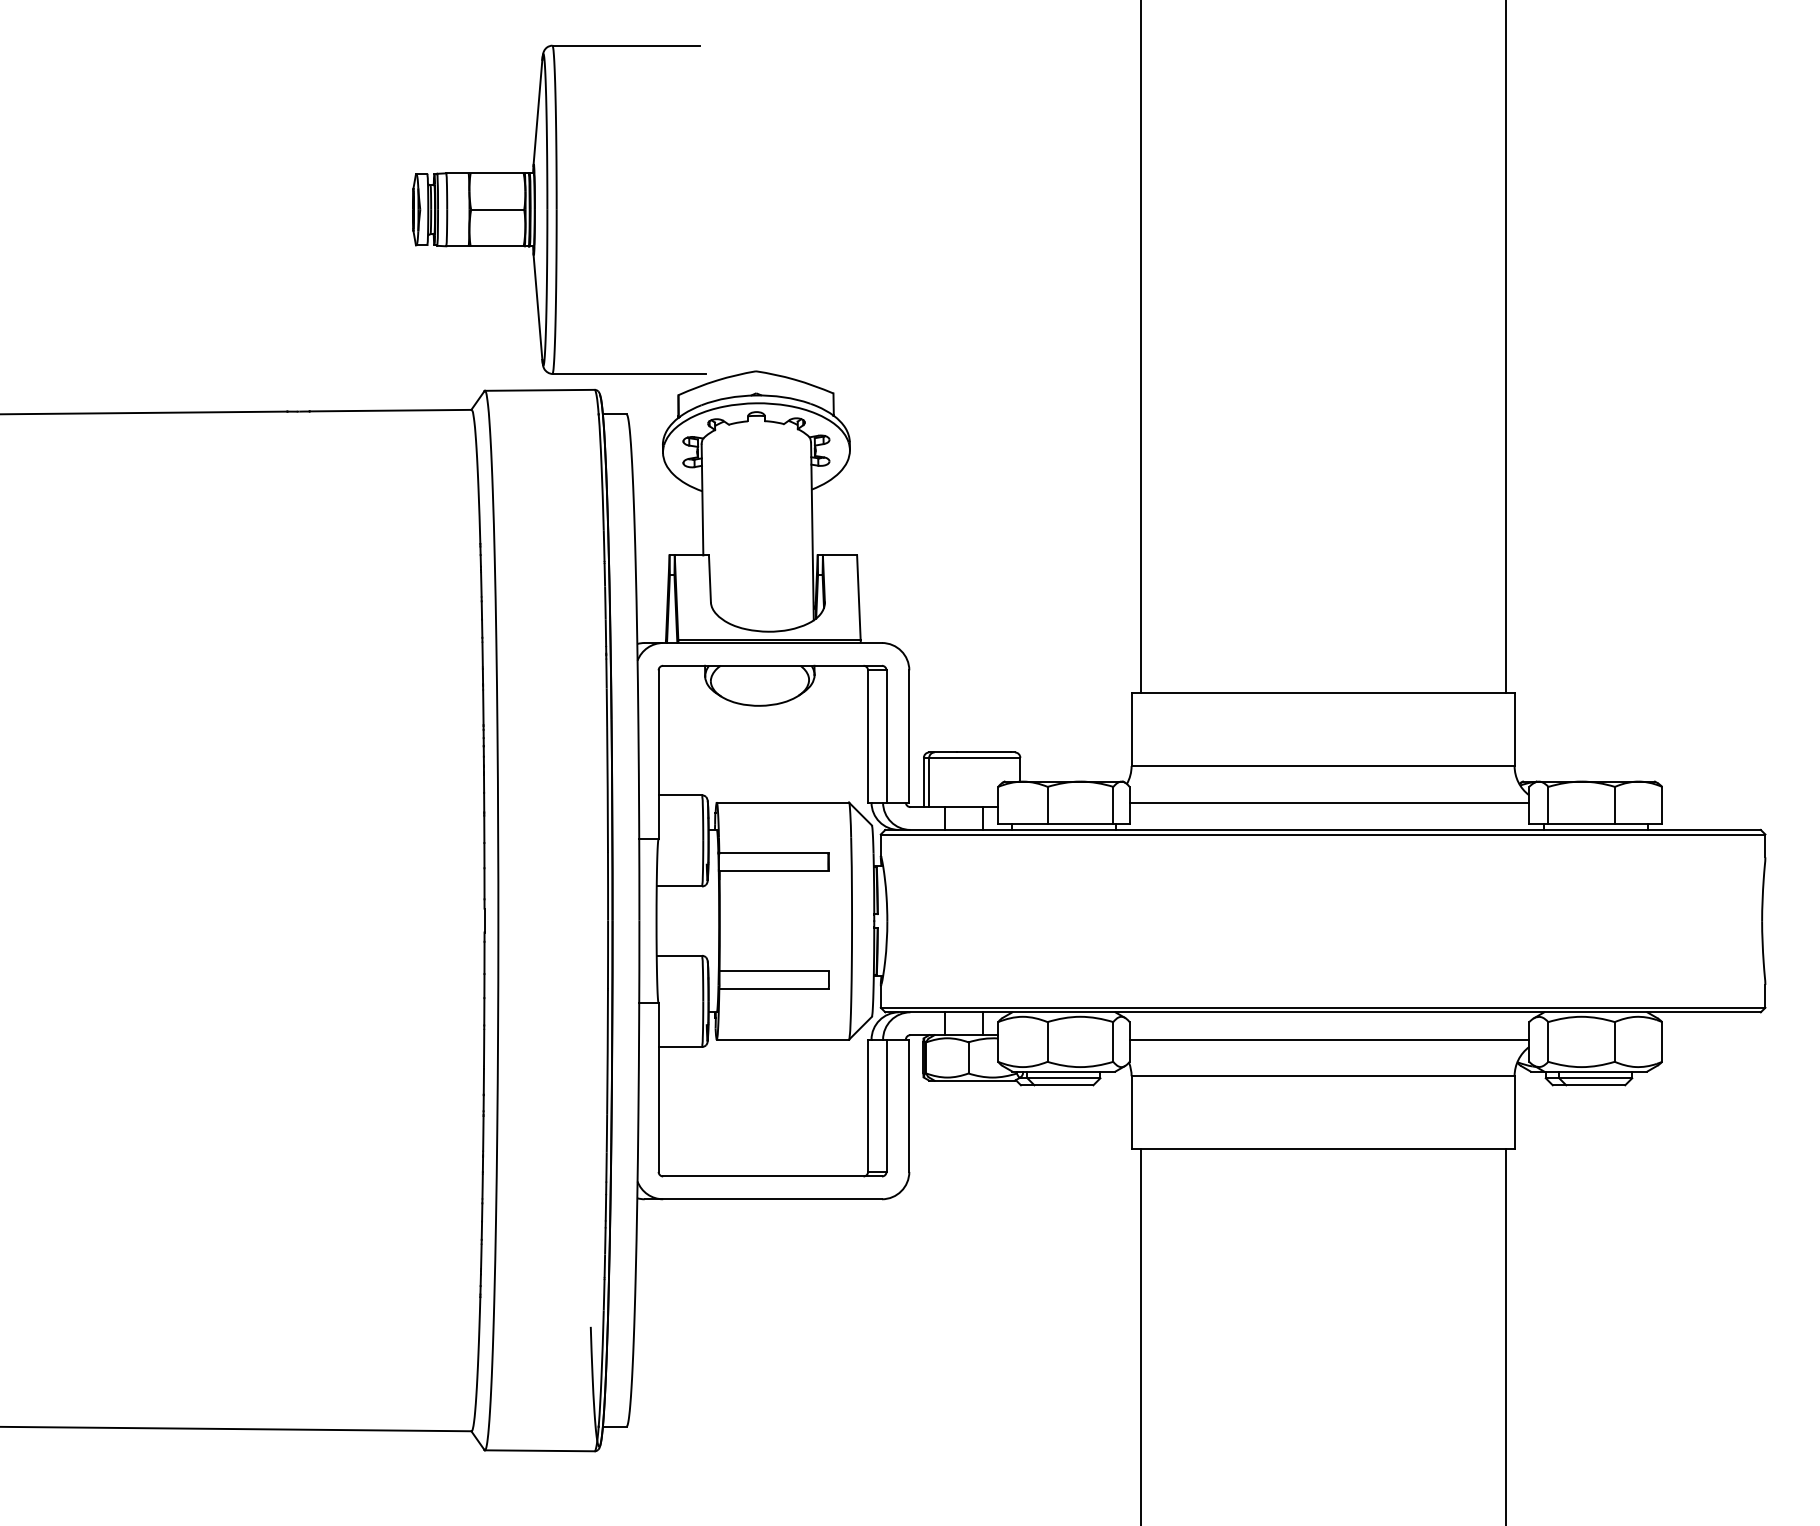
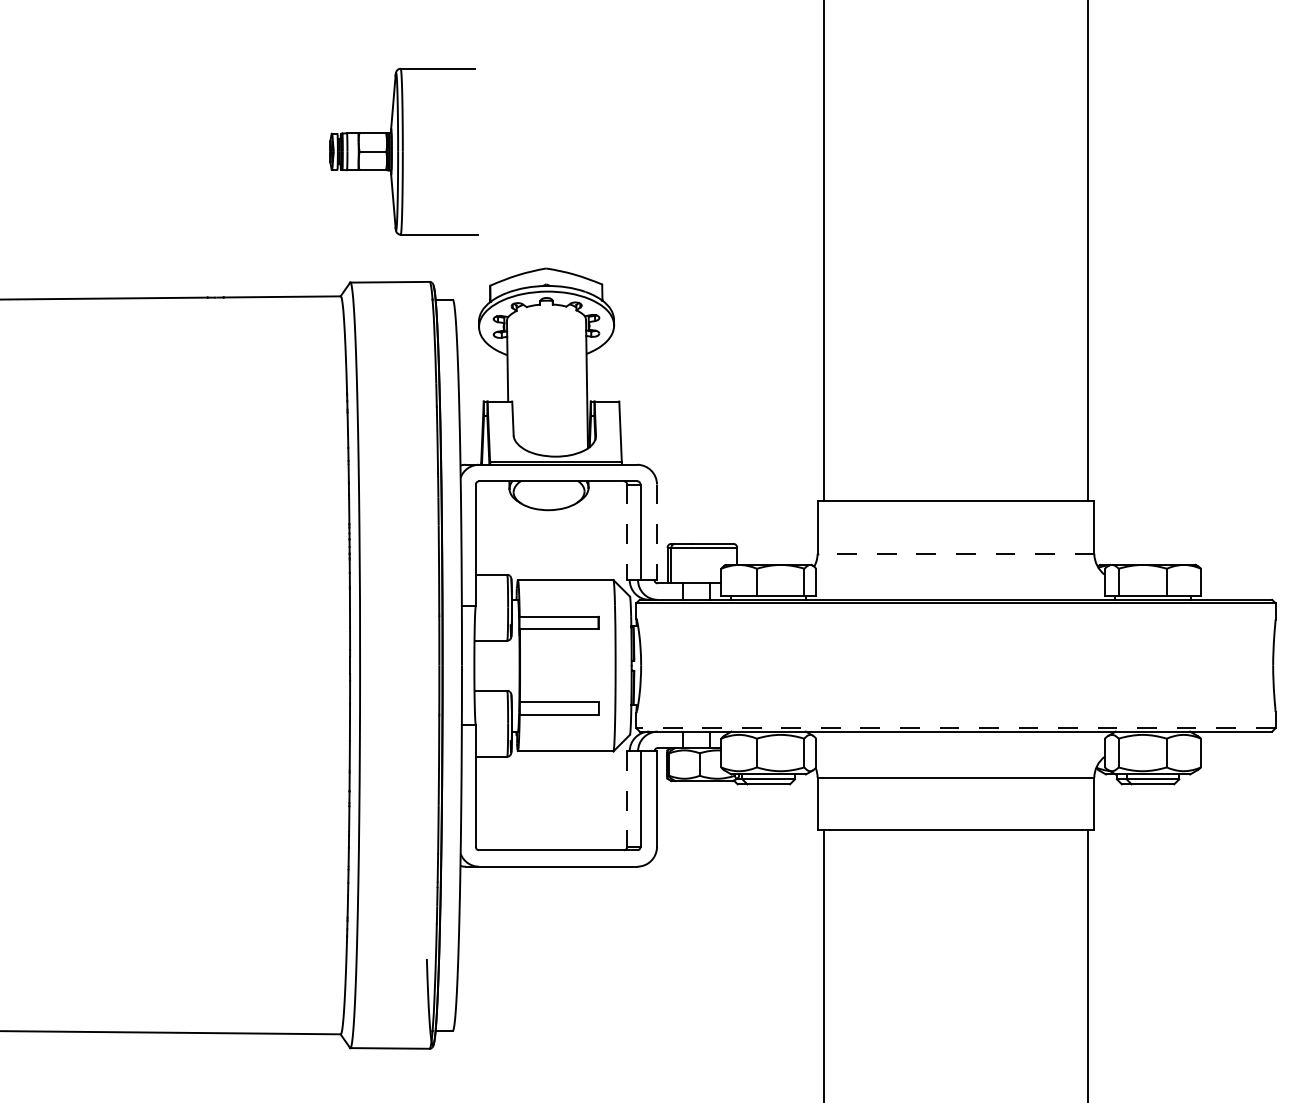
part: (559, 209) -> (404, 151), size x0.7
line: (868, 736) -> (627, 532), solid -> dashed
line: (909, 736) -> (657, 532), solid -> dashed
line: (1323, 766) -> (956, 554), solid -> dashed
line: (1329, 802) -> (960, 580), removed
line: (1322, 1007) -> (955, 728), solid -> dashed
line: (1329, 1039) -> (960, 751), removed
line: (868, 1106) -> (627, 799), solid -> dashed

